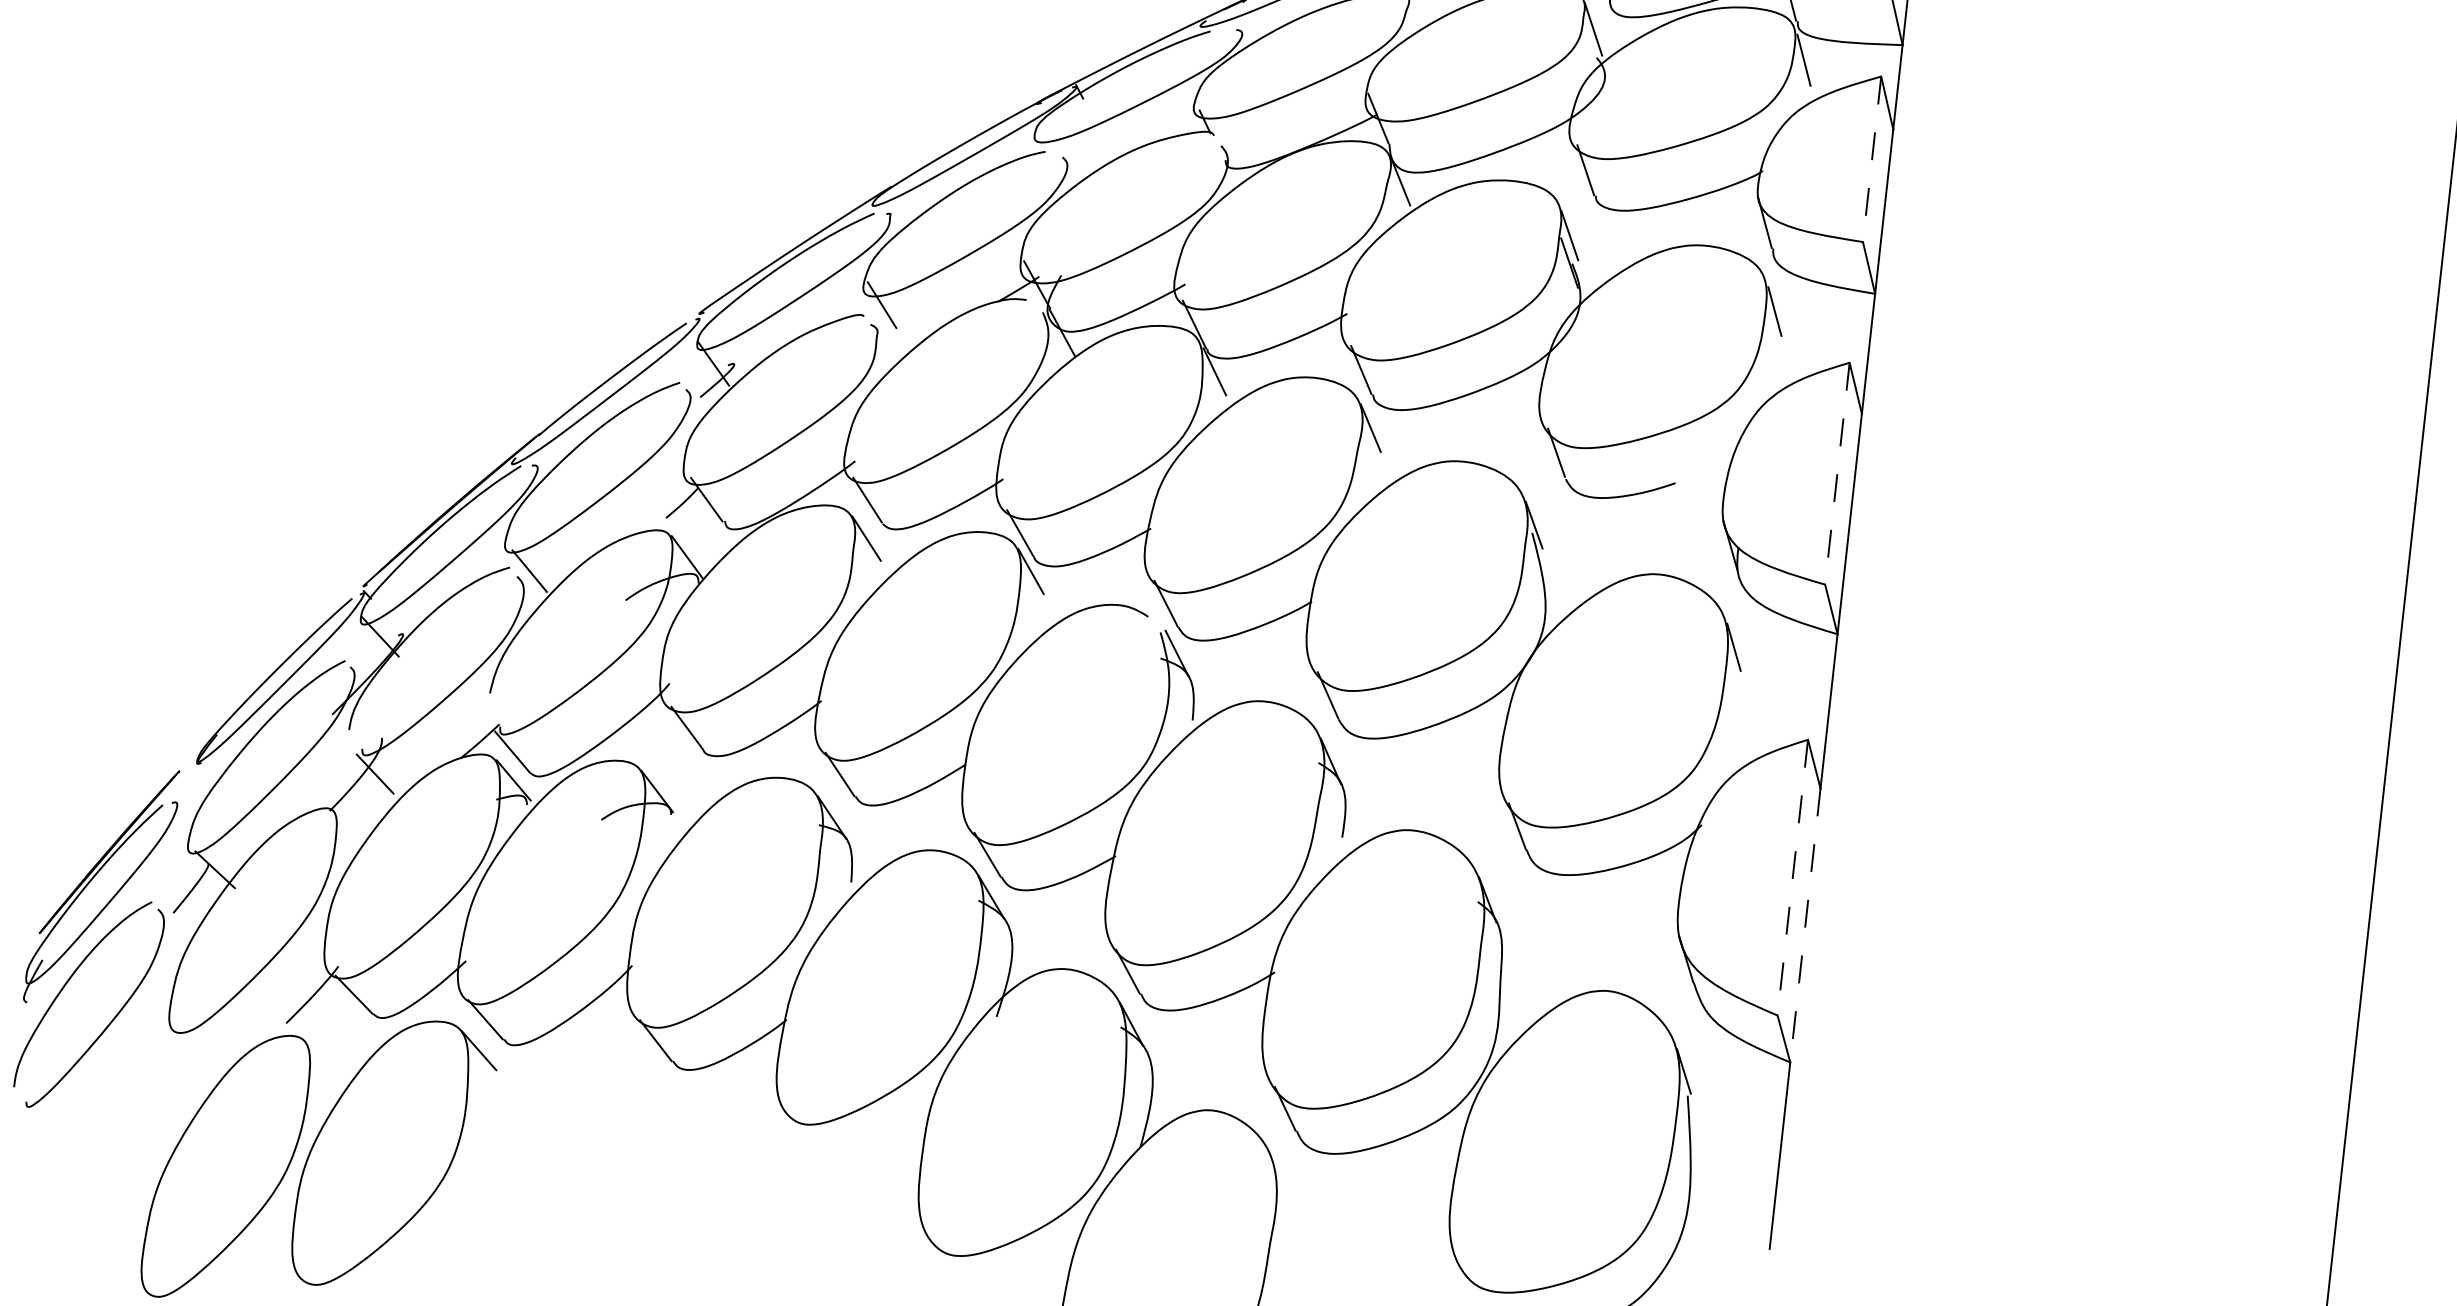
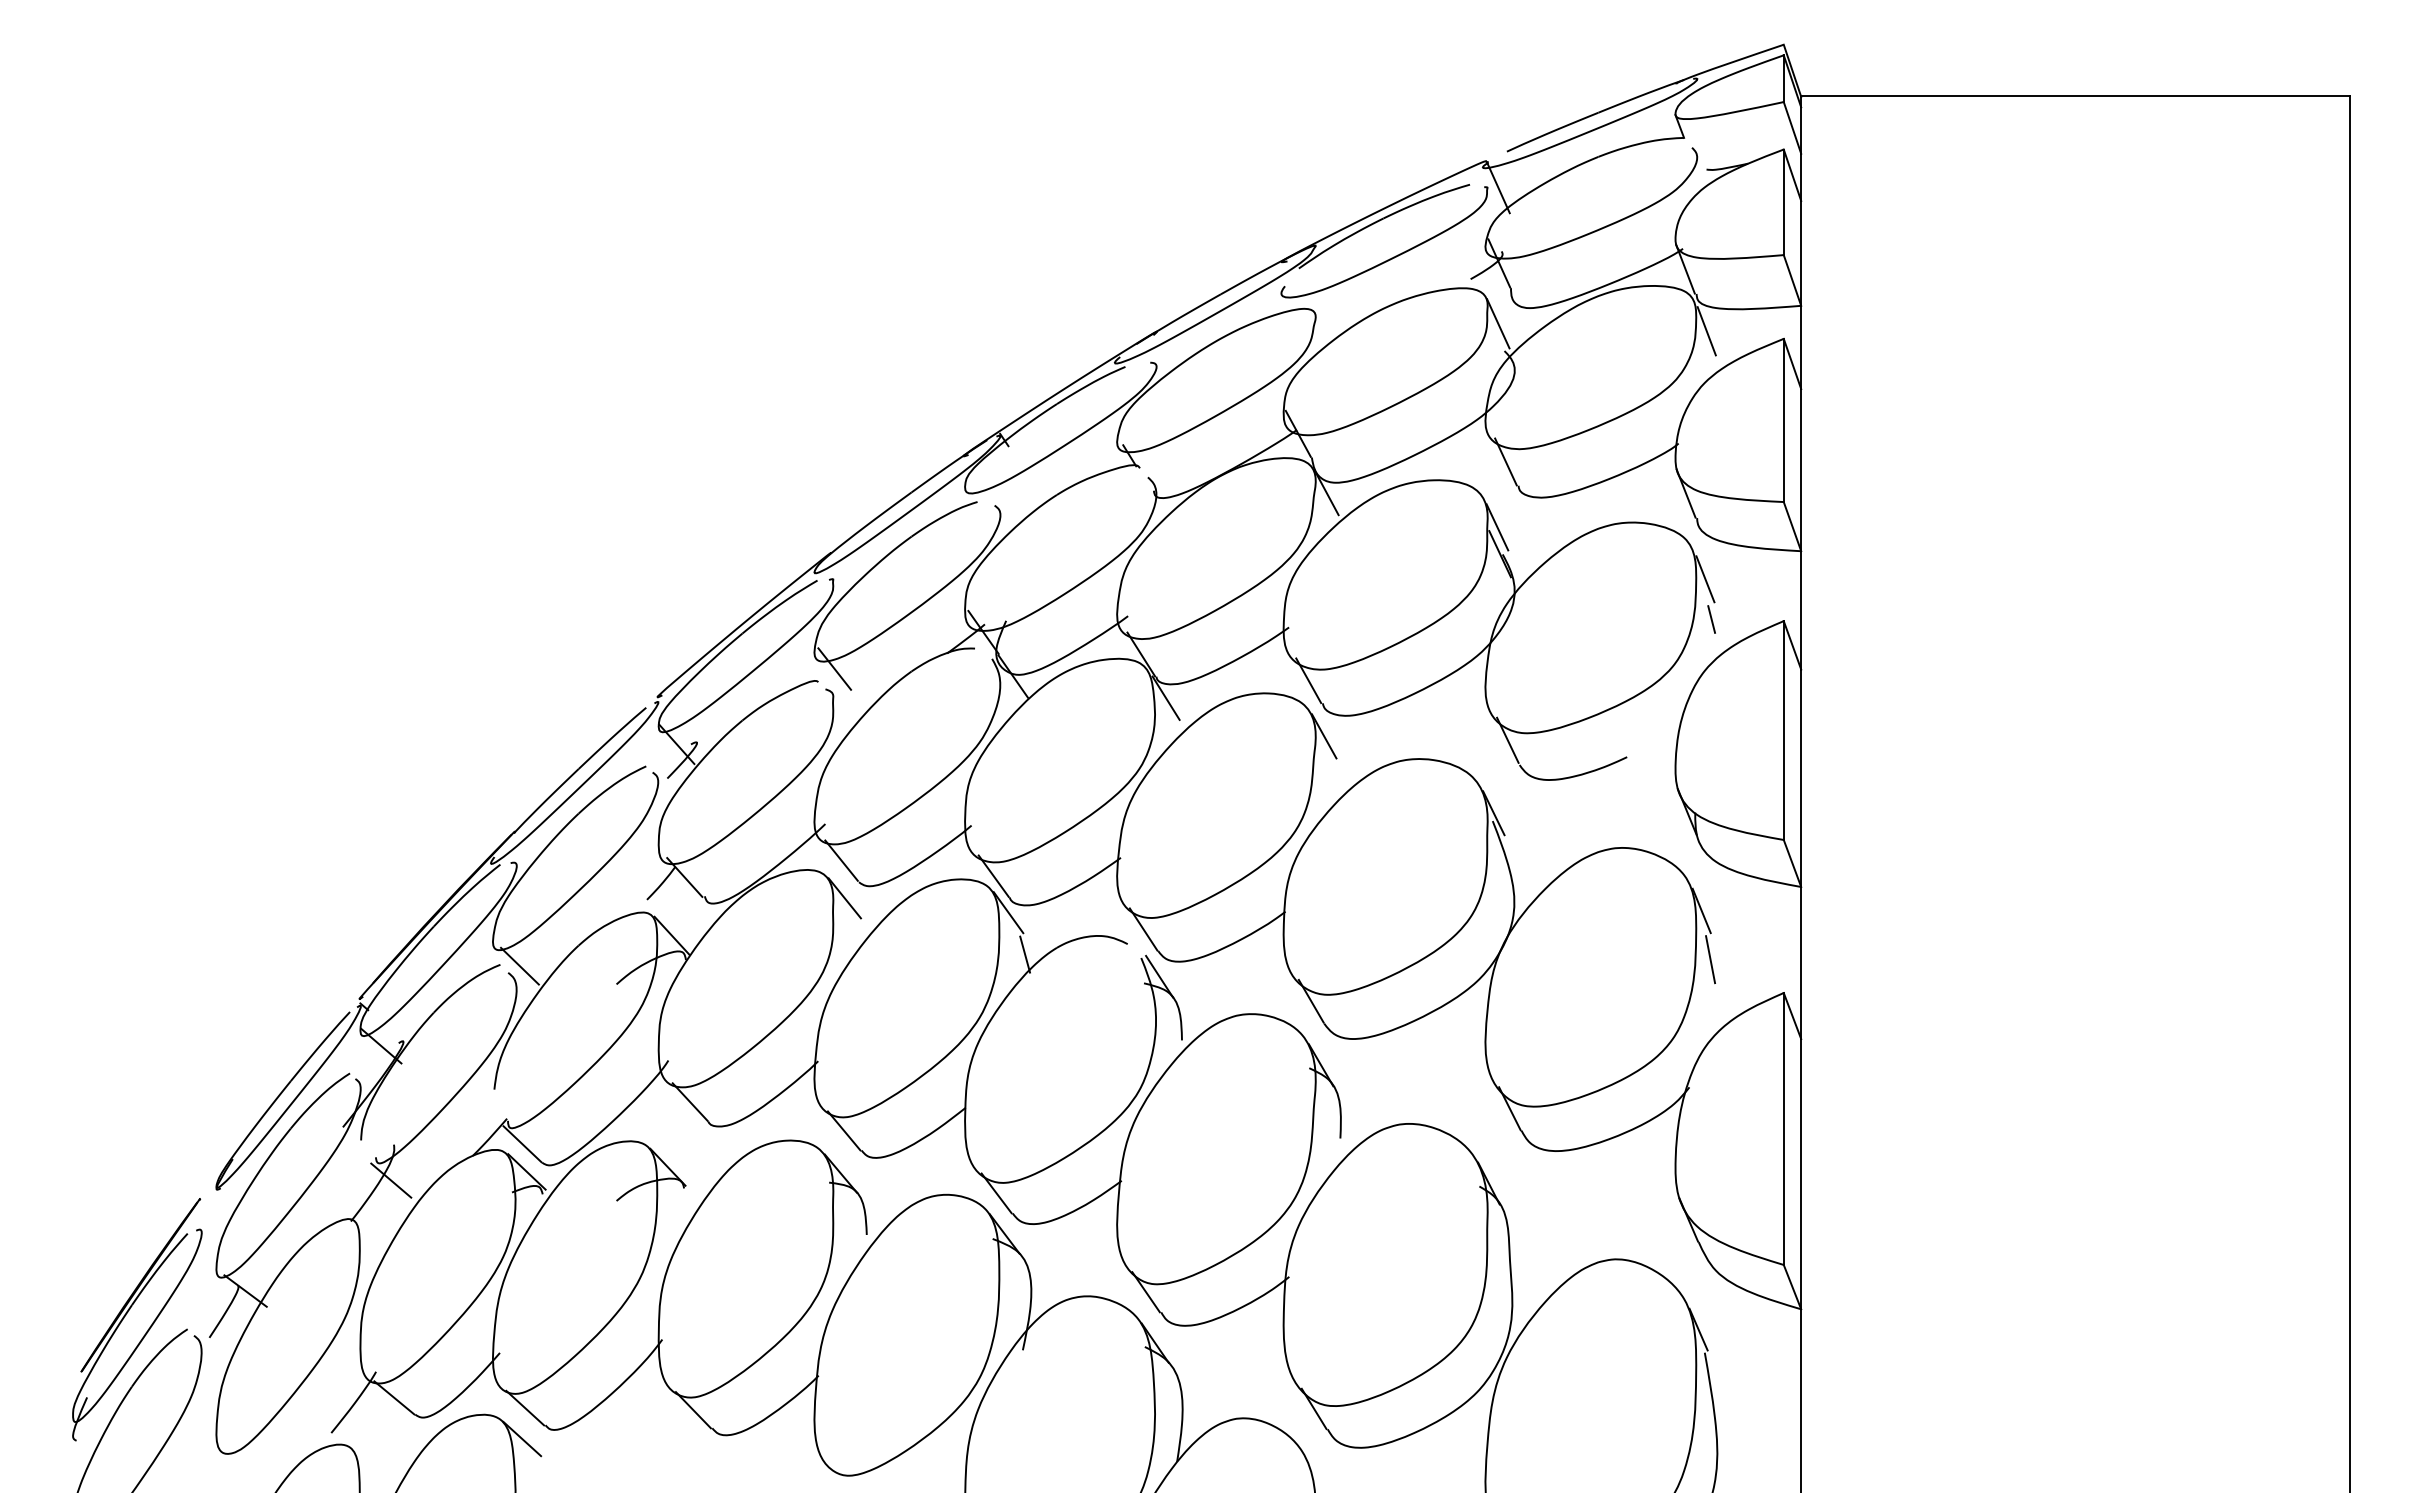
line: (1871, 159) -> (1783, 420), dashed -> solid
line: (1776, 353) -> (1711, 619), added
line: (1837, 474) -> (1783, 731), dashed -> solid
line: (1043, 615) -> (1025, 954), added
line: (1737, 697) -> (1710, 959), added
line: (1792, 877) -> (1783, 1128), dashed -> solid
line: (1805, 925) -> (1801, 1174), dashed -> solid

